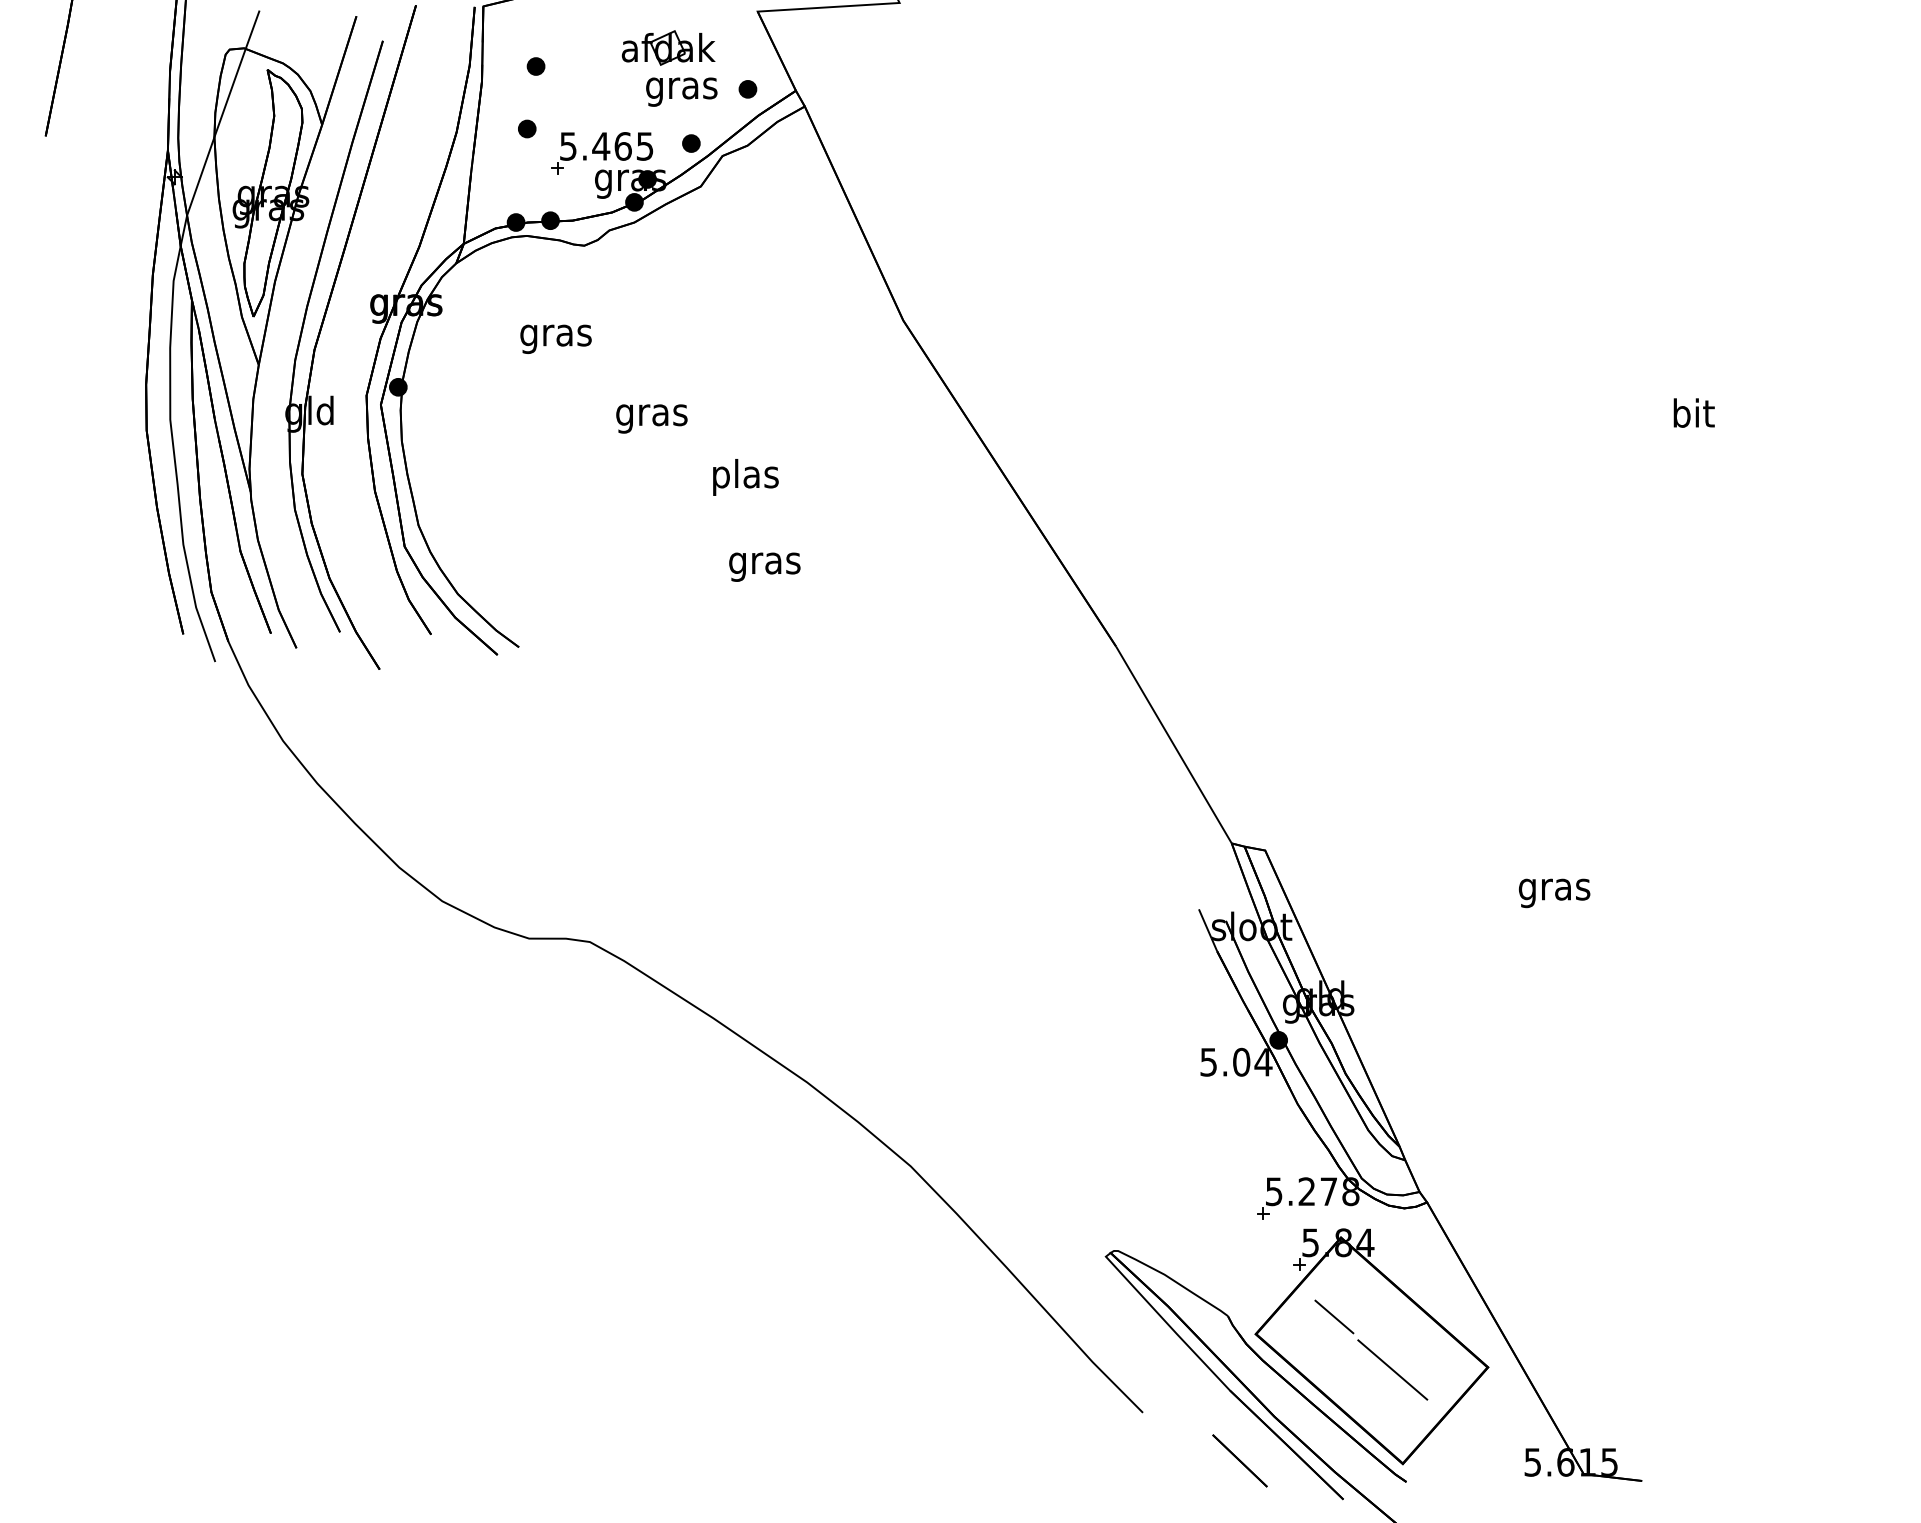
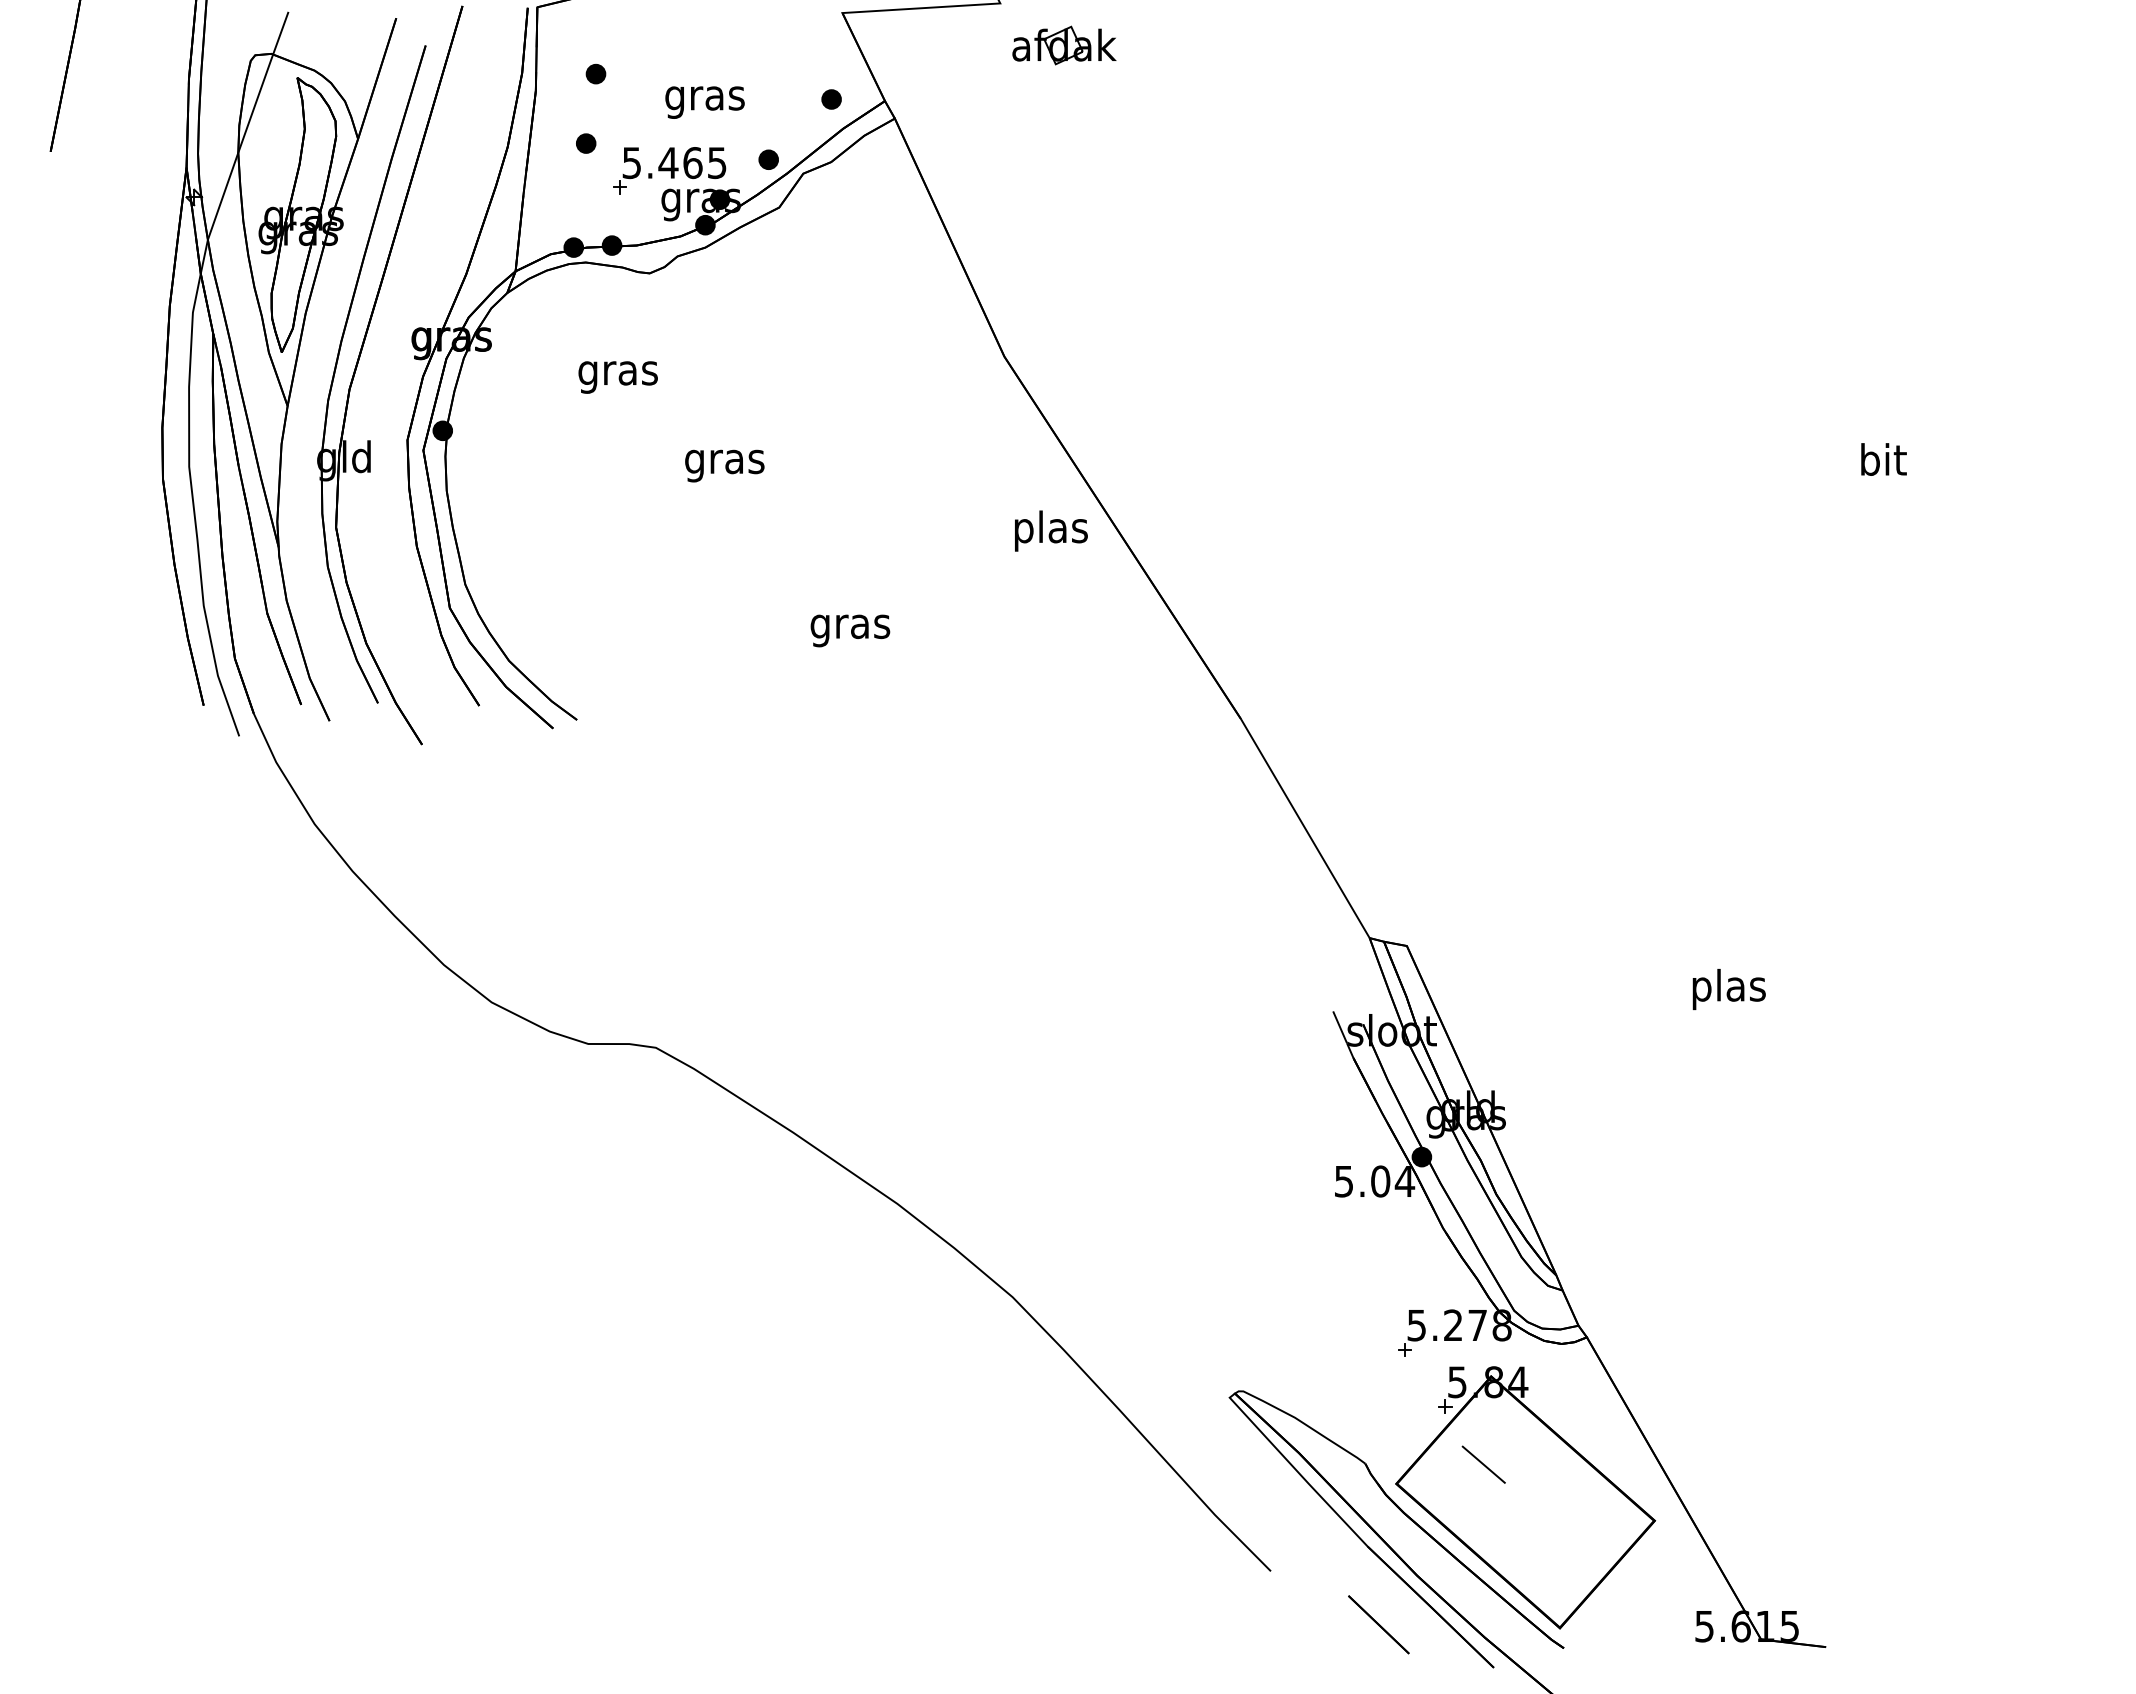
part: (668, 47) -> (1064, 45), moved
text: (681, 92) -> (704, 102), moved
text: (746, 476) -> (1051, 530), moved
text: (1554, 889) -> (1728, 989), gras -> plas
line: (1392, 1369) -> (1548, 1523), removed

